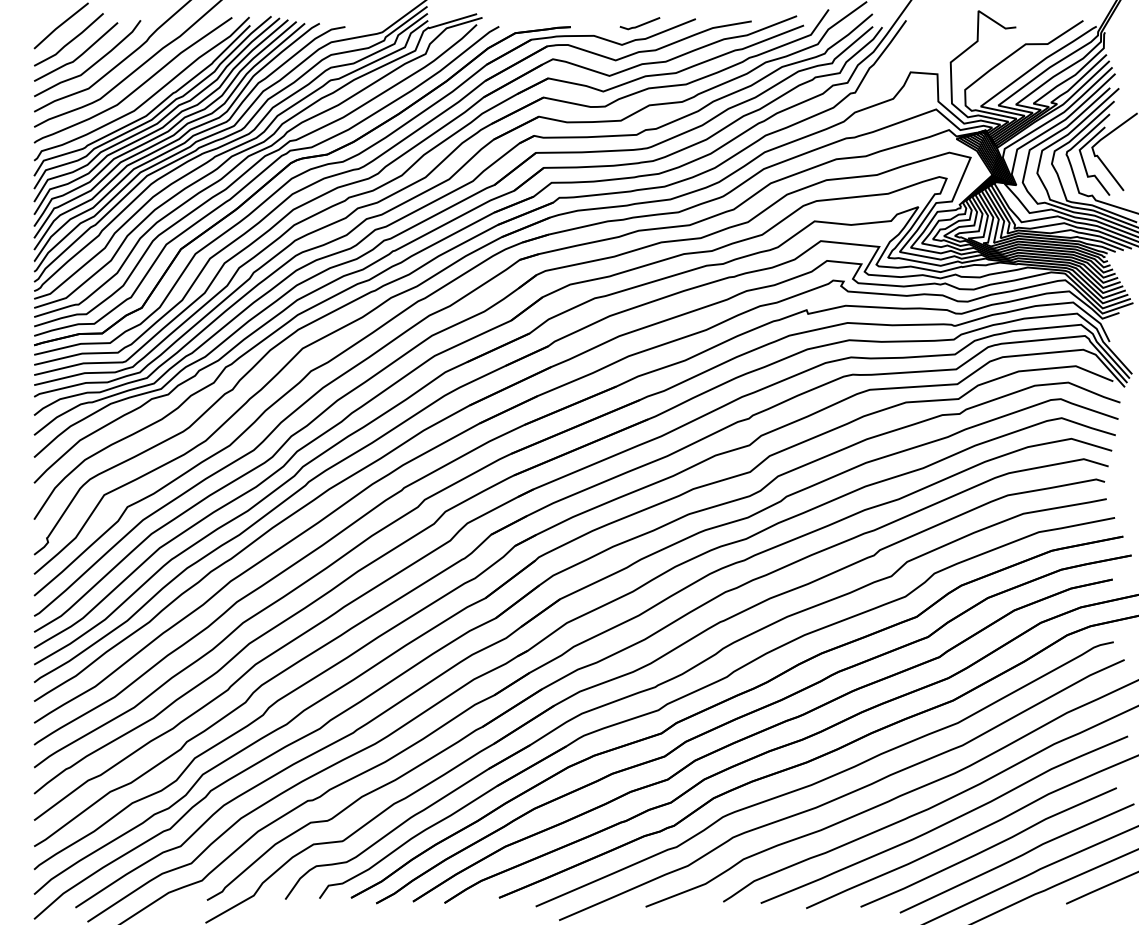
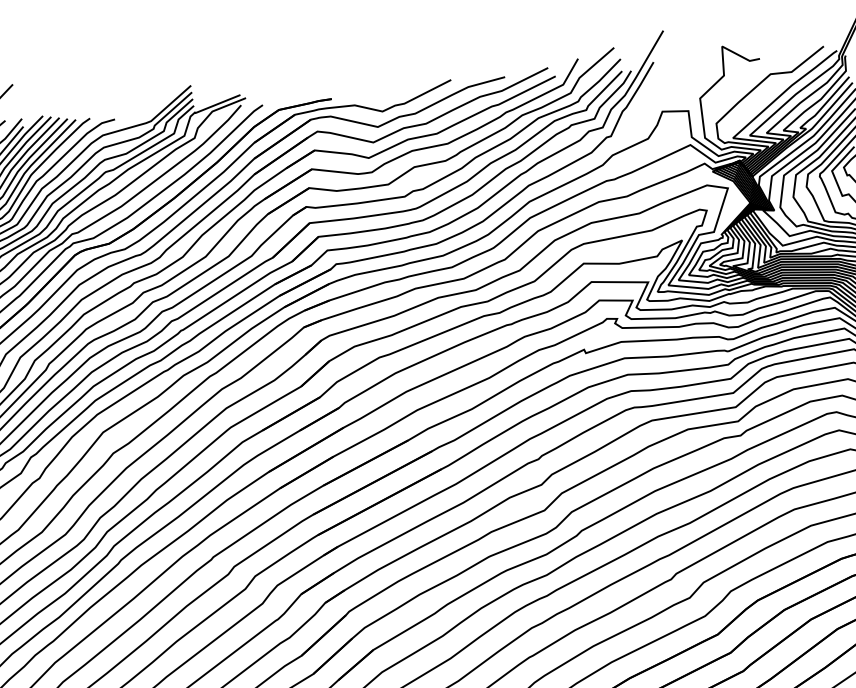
line: (639, 24) -> (397, 90), removed

